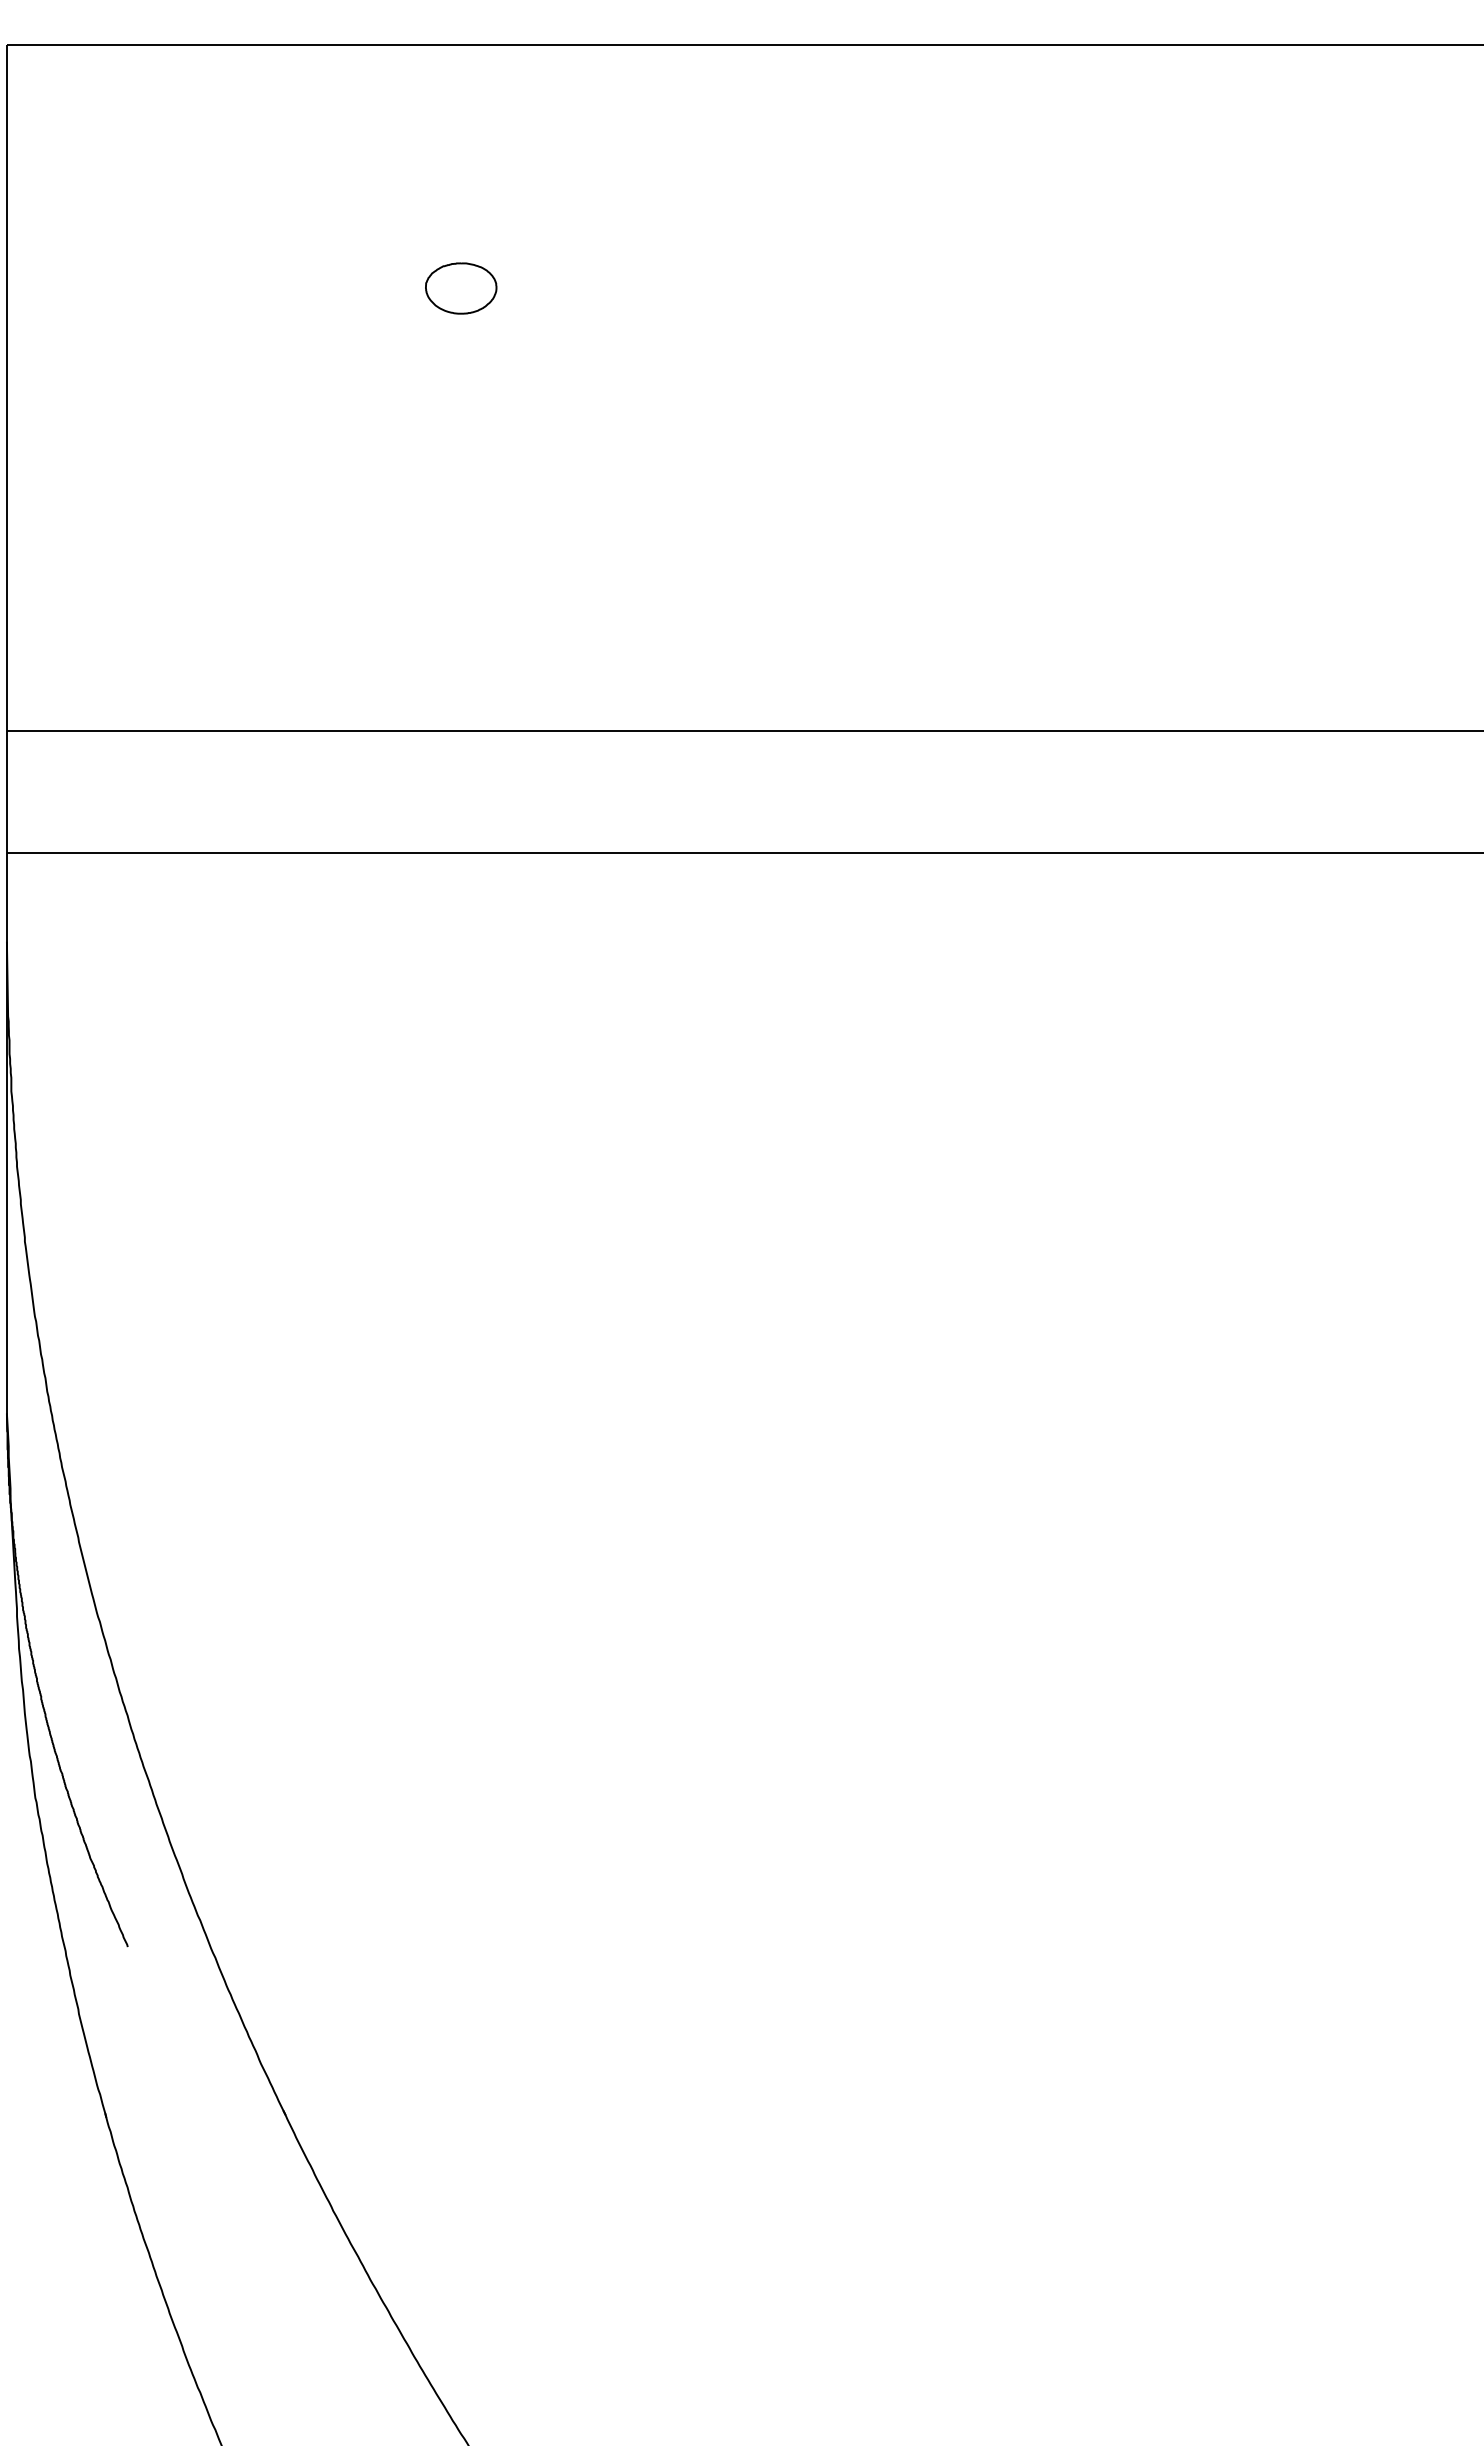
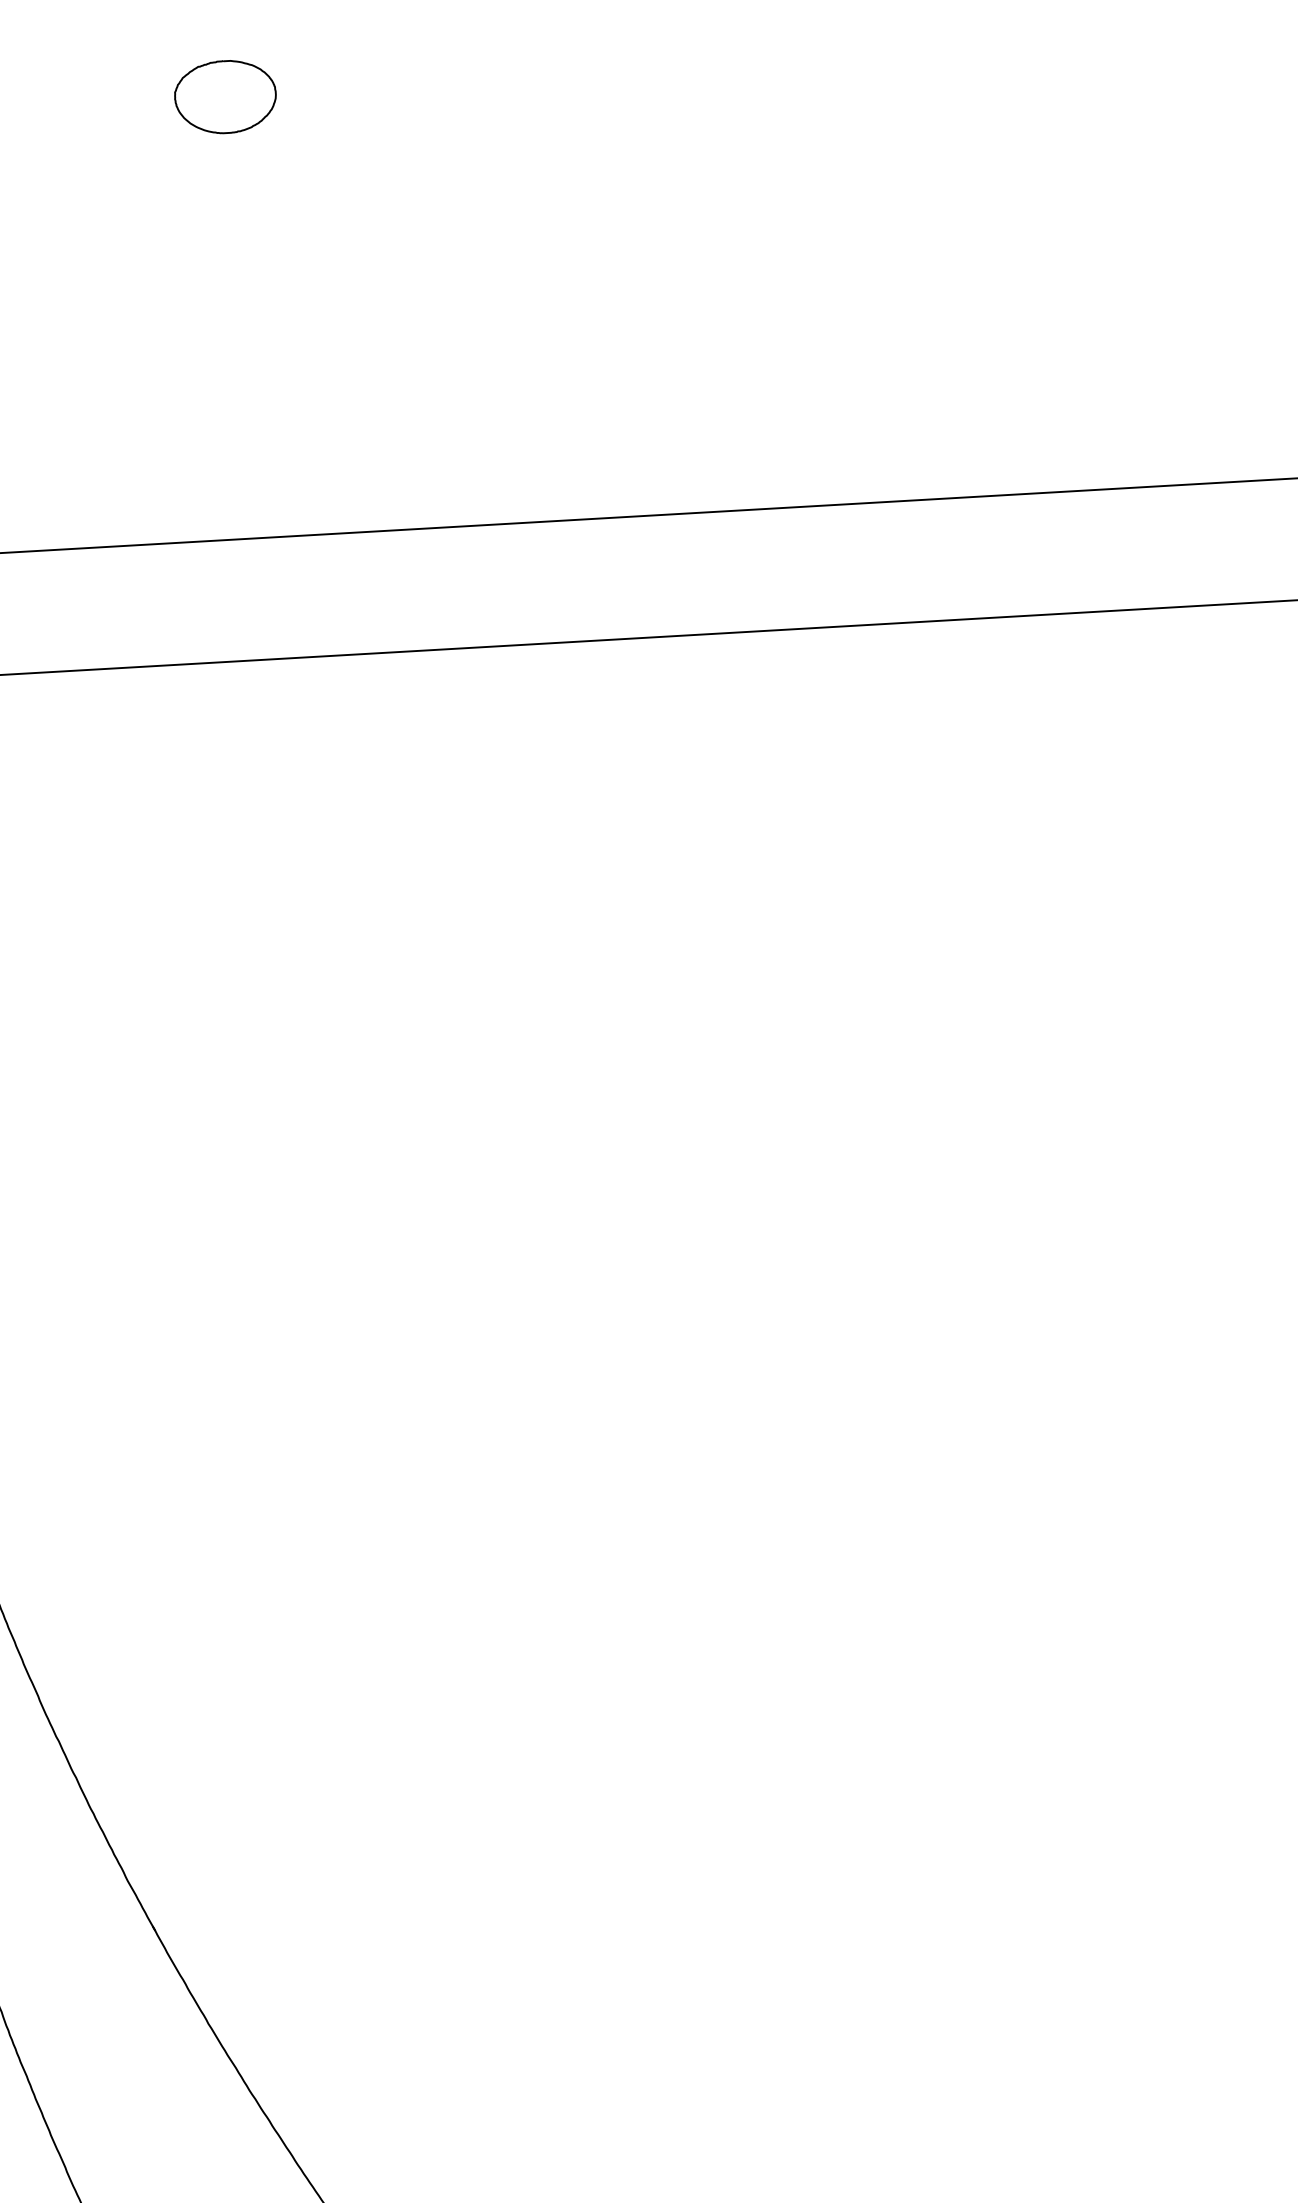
part: (460, 288) -> (224, 97), size x1.43

